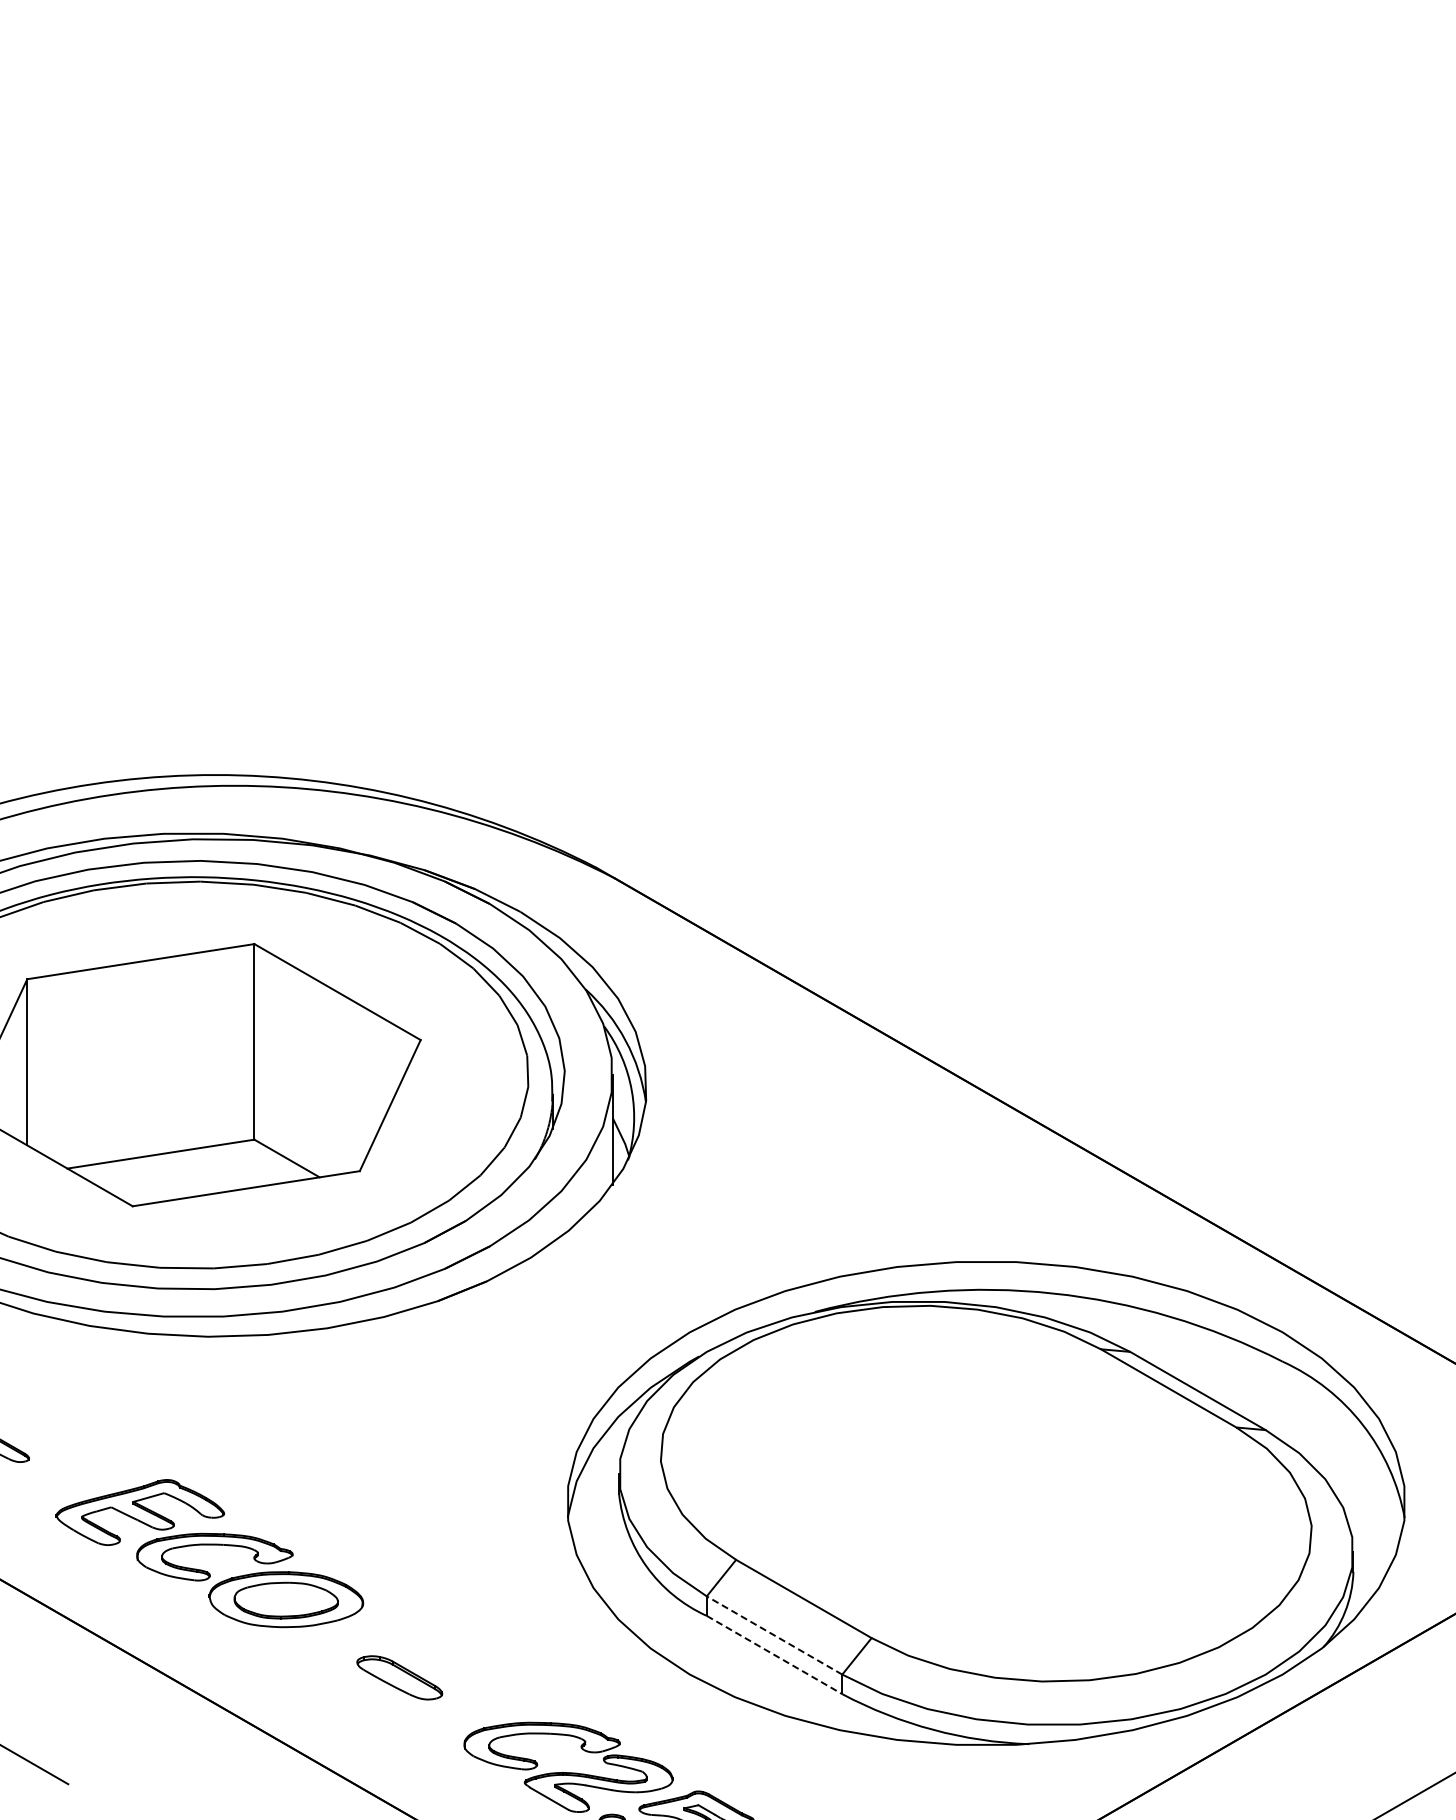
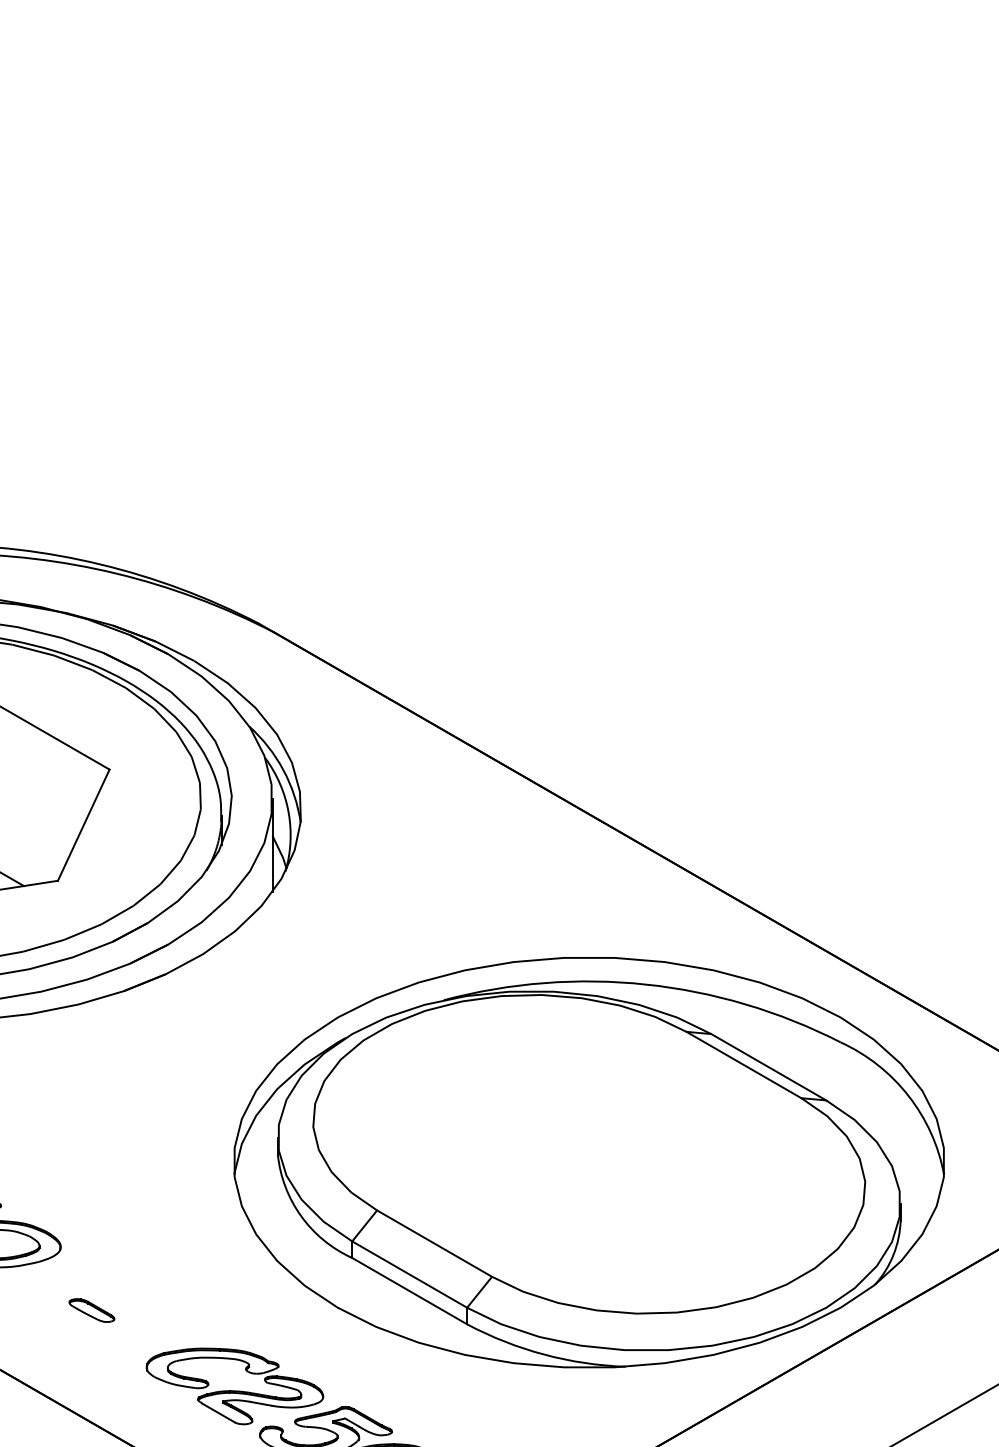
line: (774, 1635) -> (409, 1274), dashed -> solid
line: (774, 1655) -> (409, 1291), dashed -> solid
part: (399, 1677) -> (91, 1310), size x0.62

